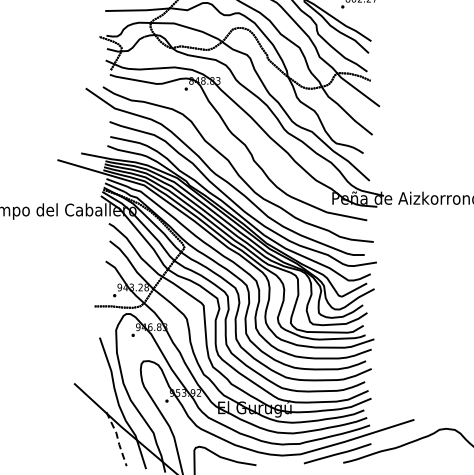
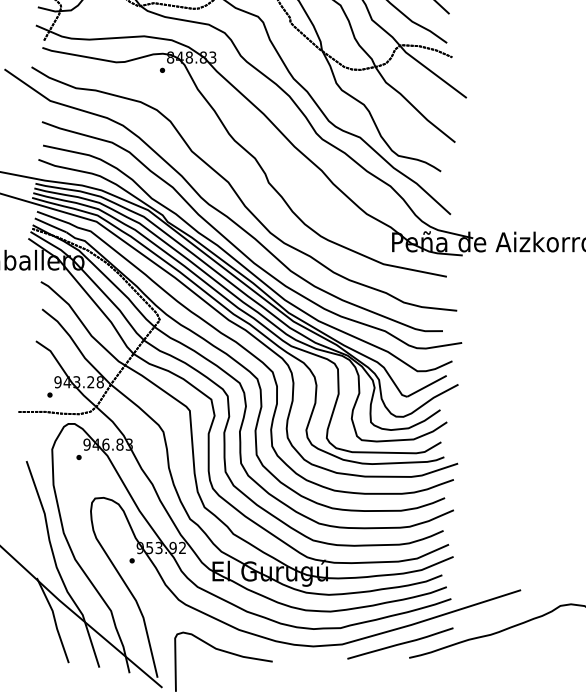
line: (117, 438) -> (54, 619), dashed -> solid

